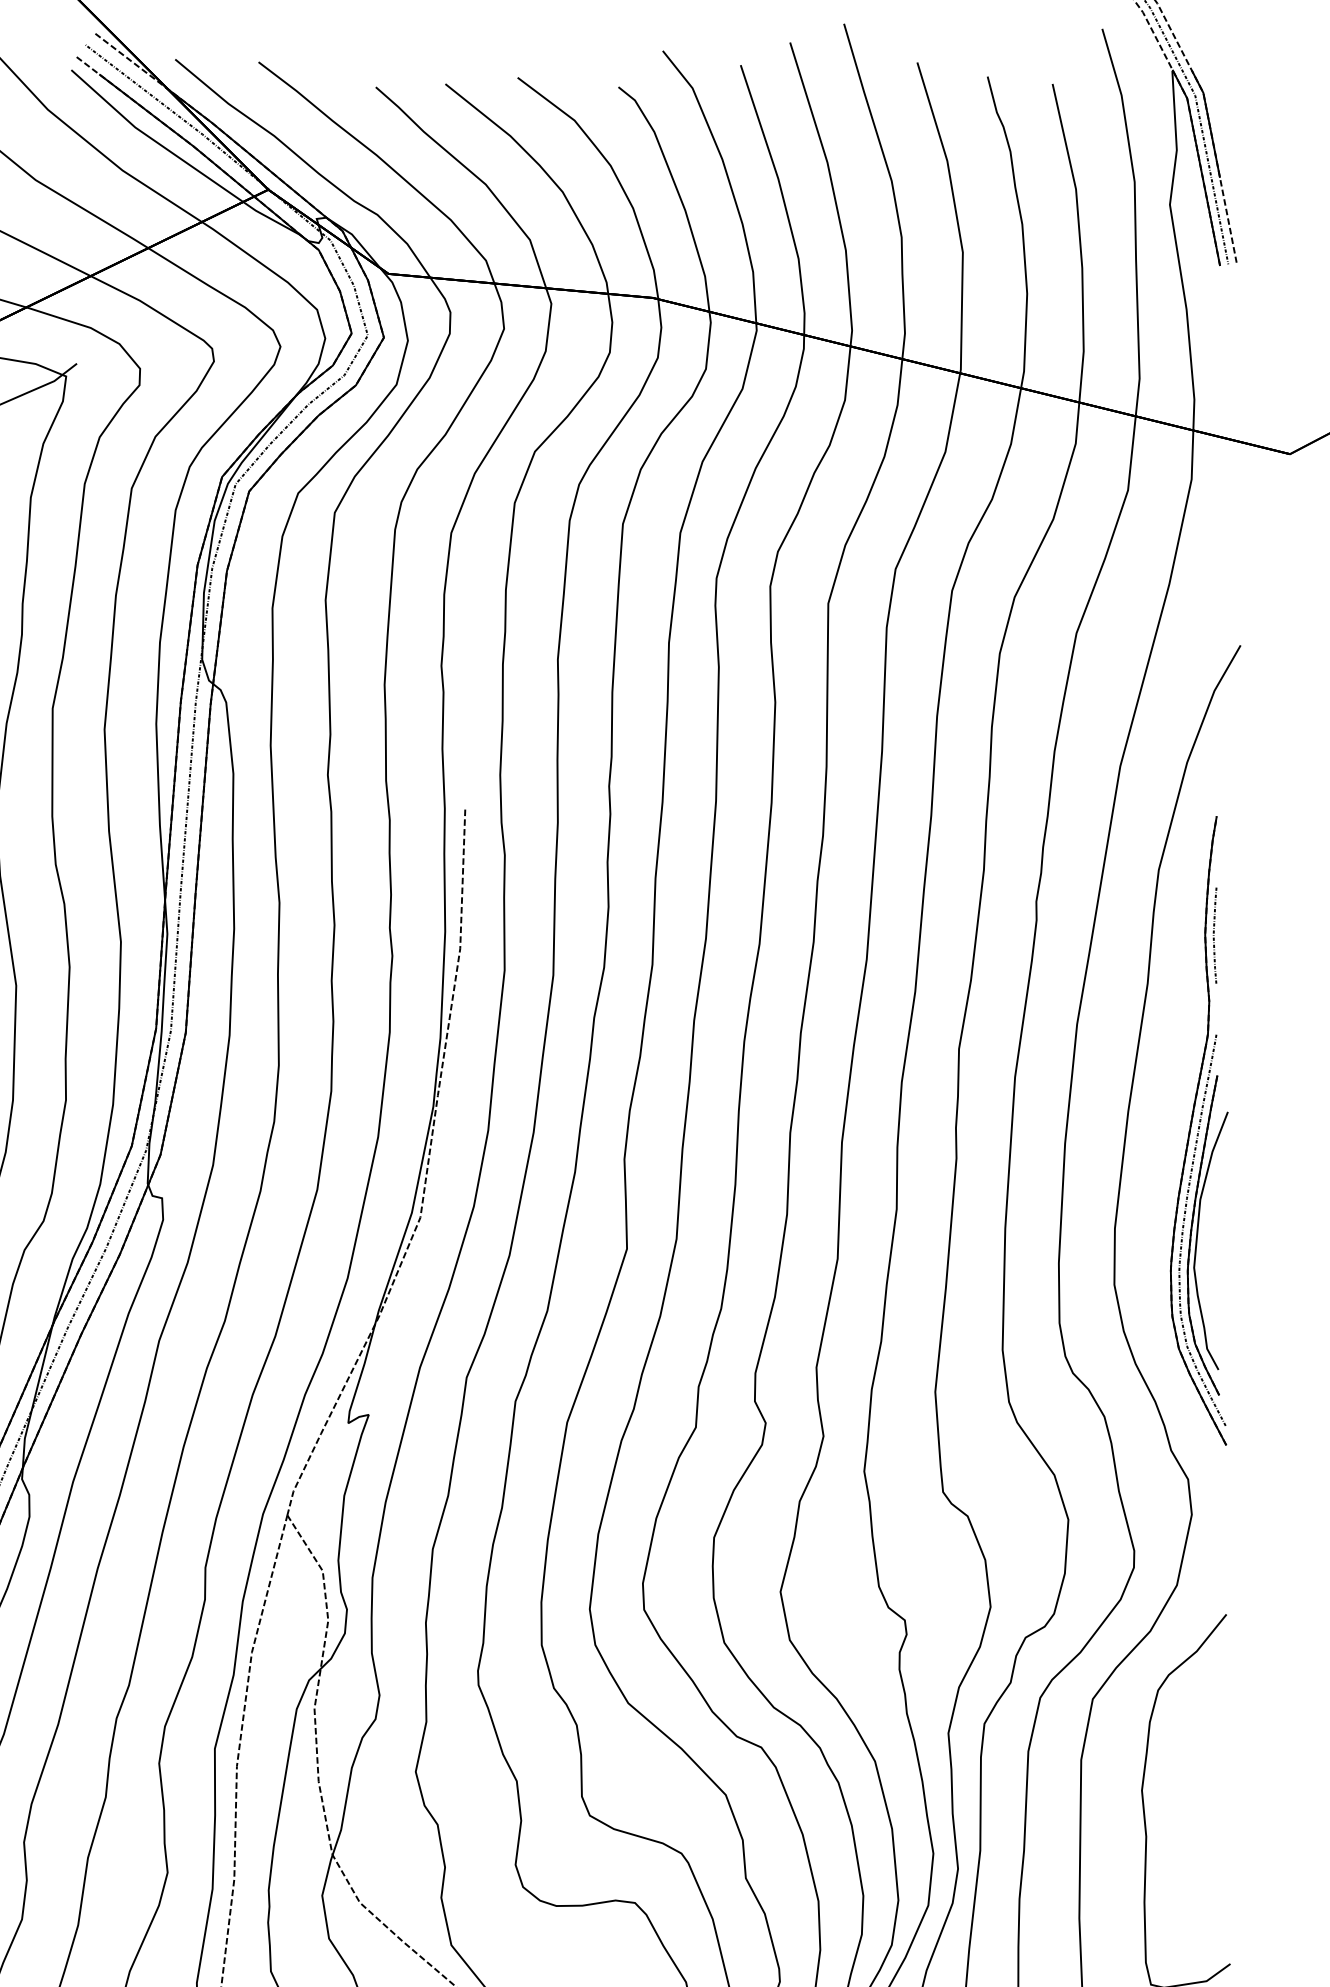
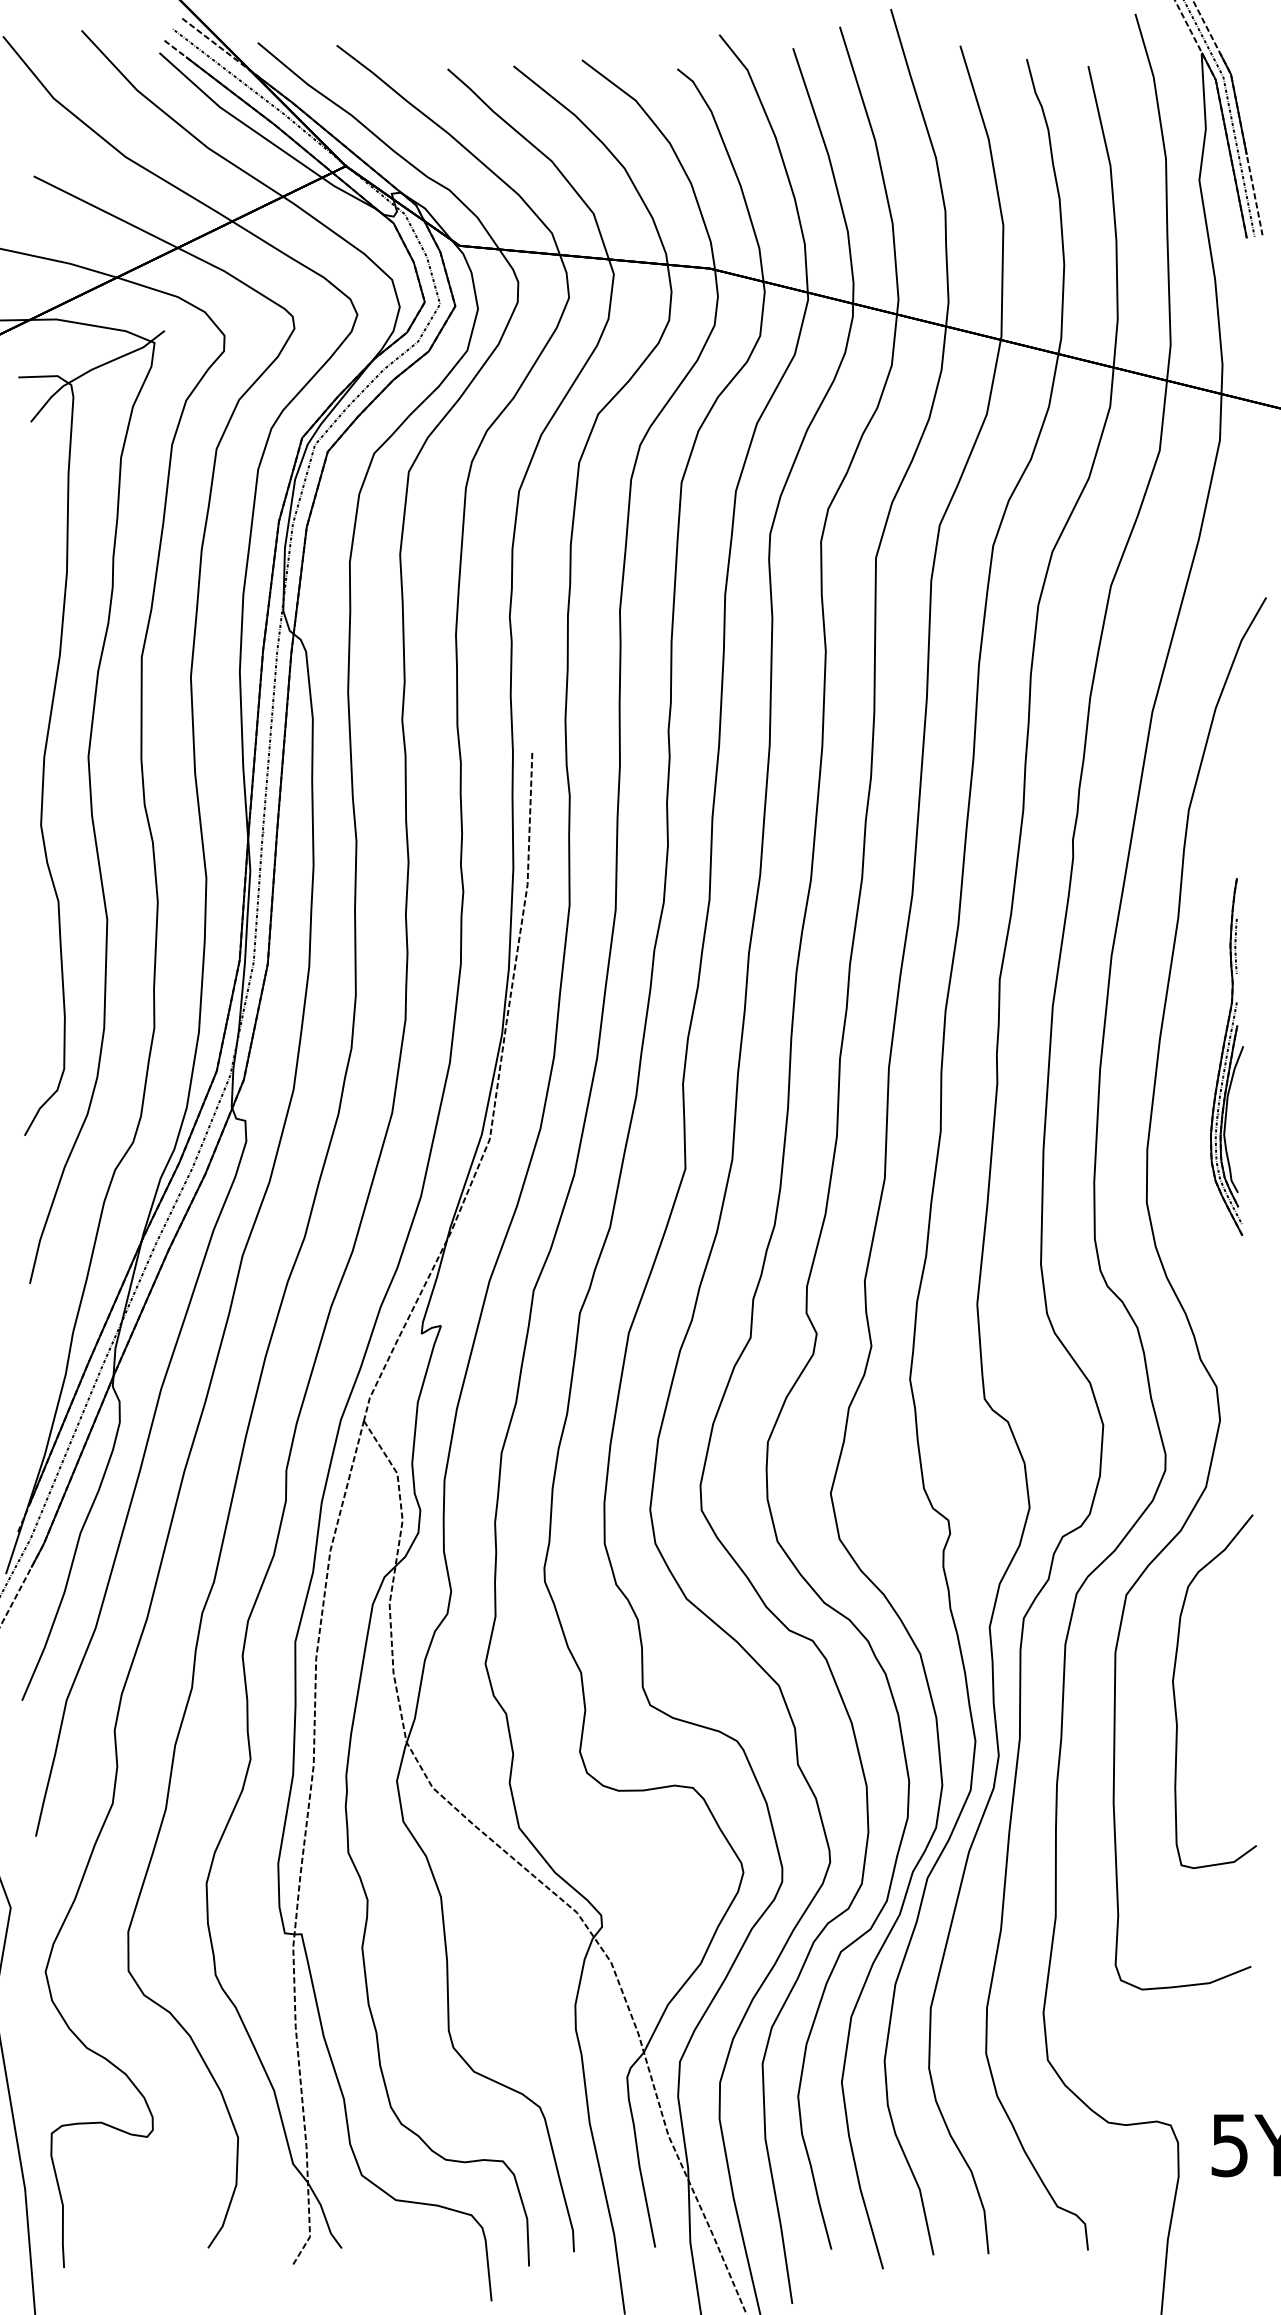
part: (1198, 1130) -> (1226, 1056), size x0.6

